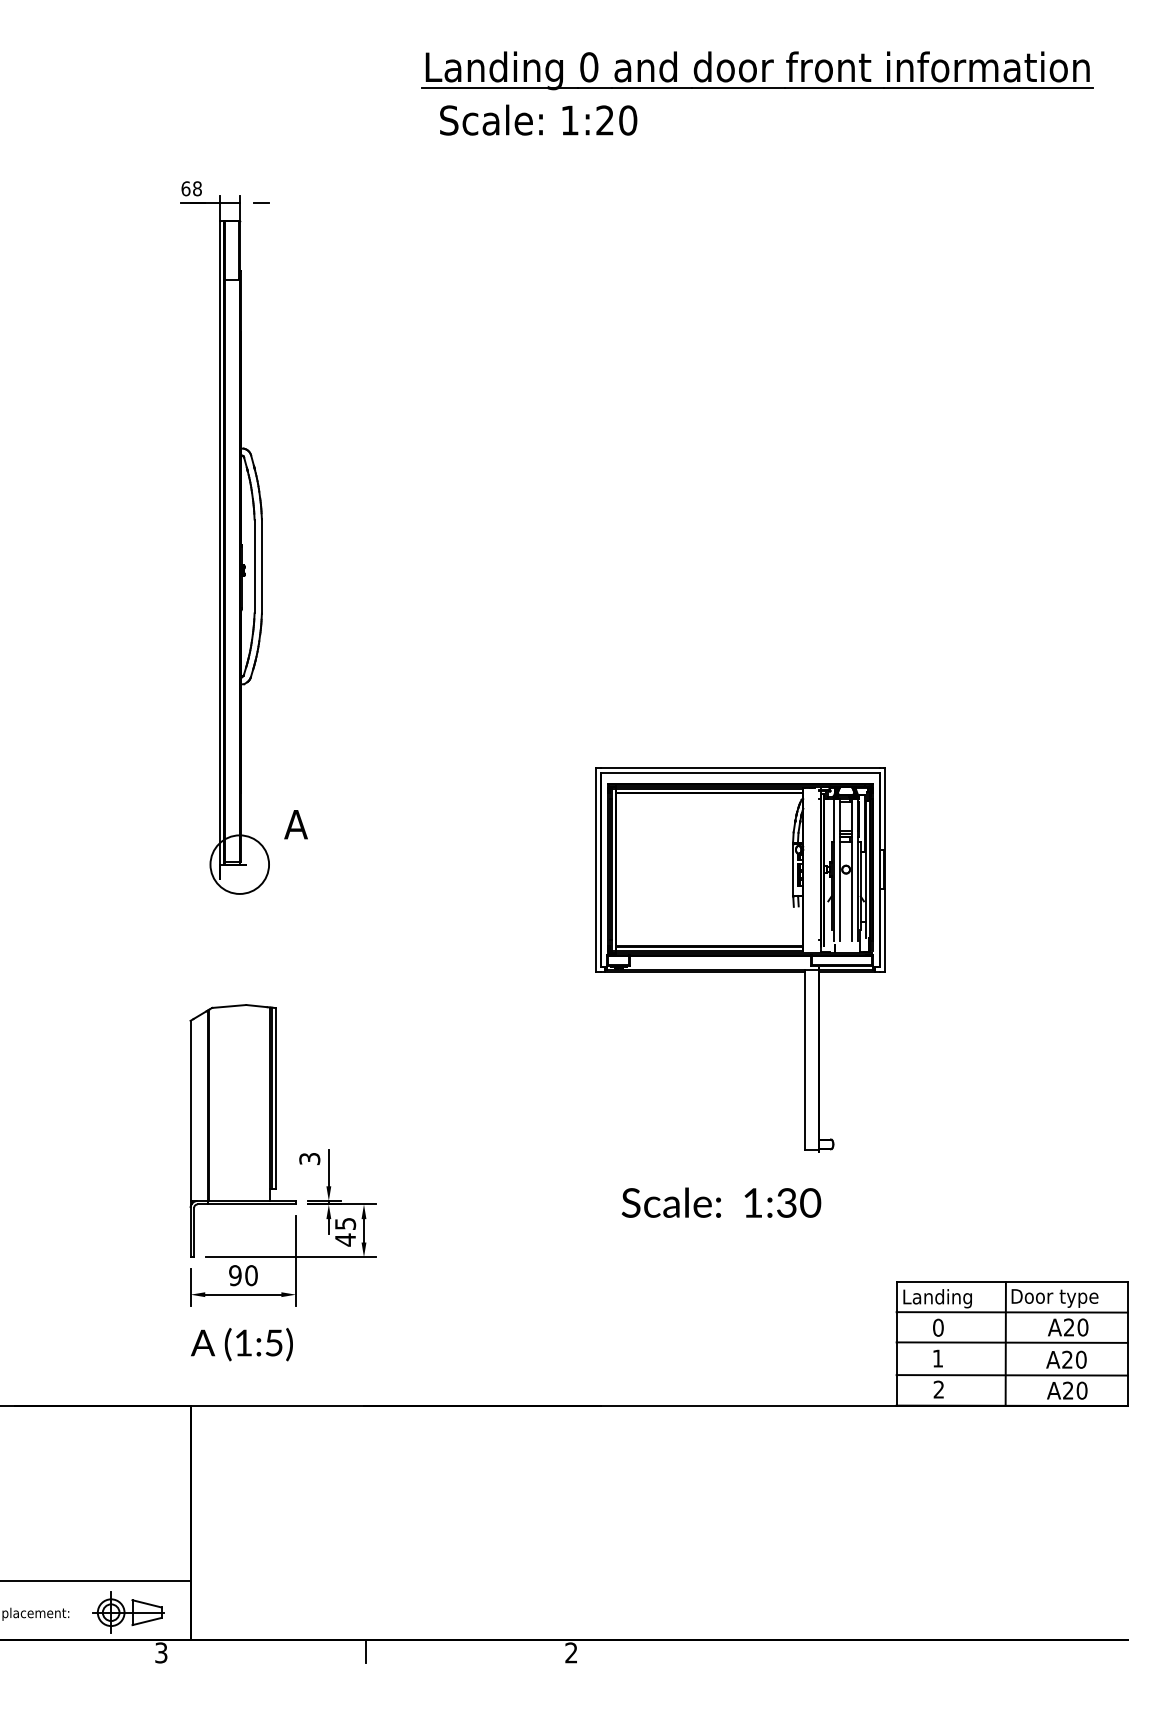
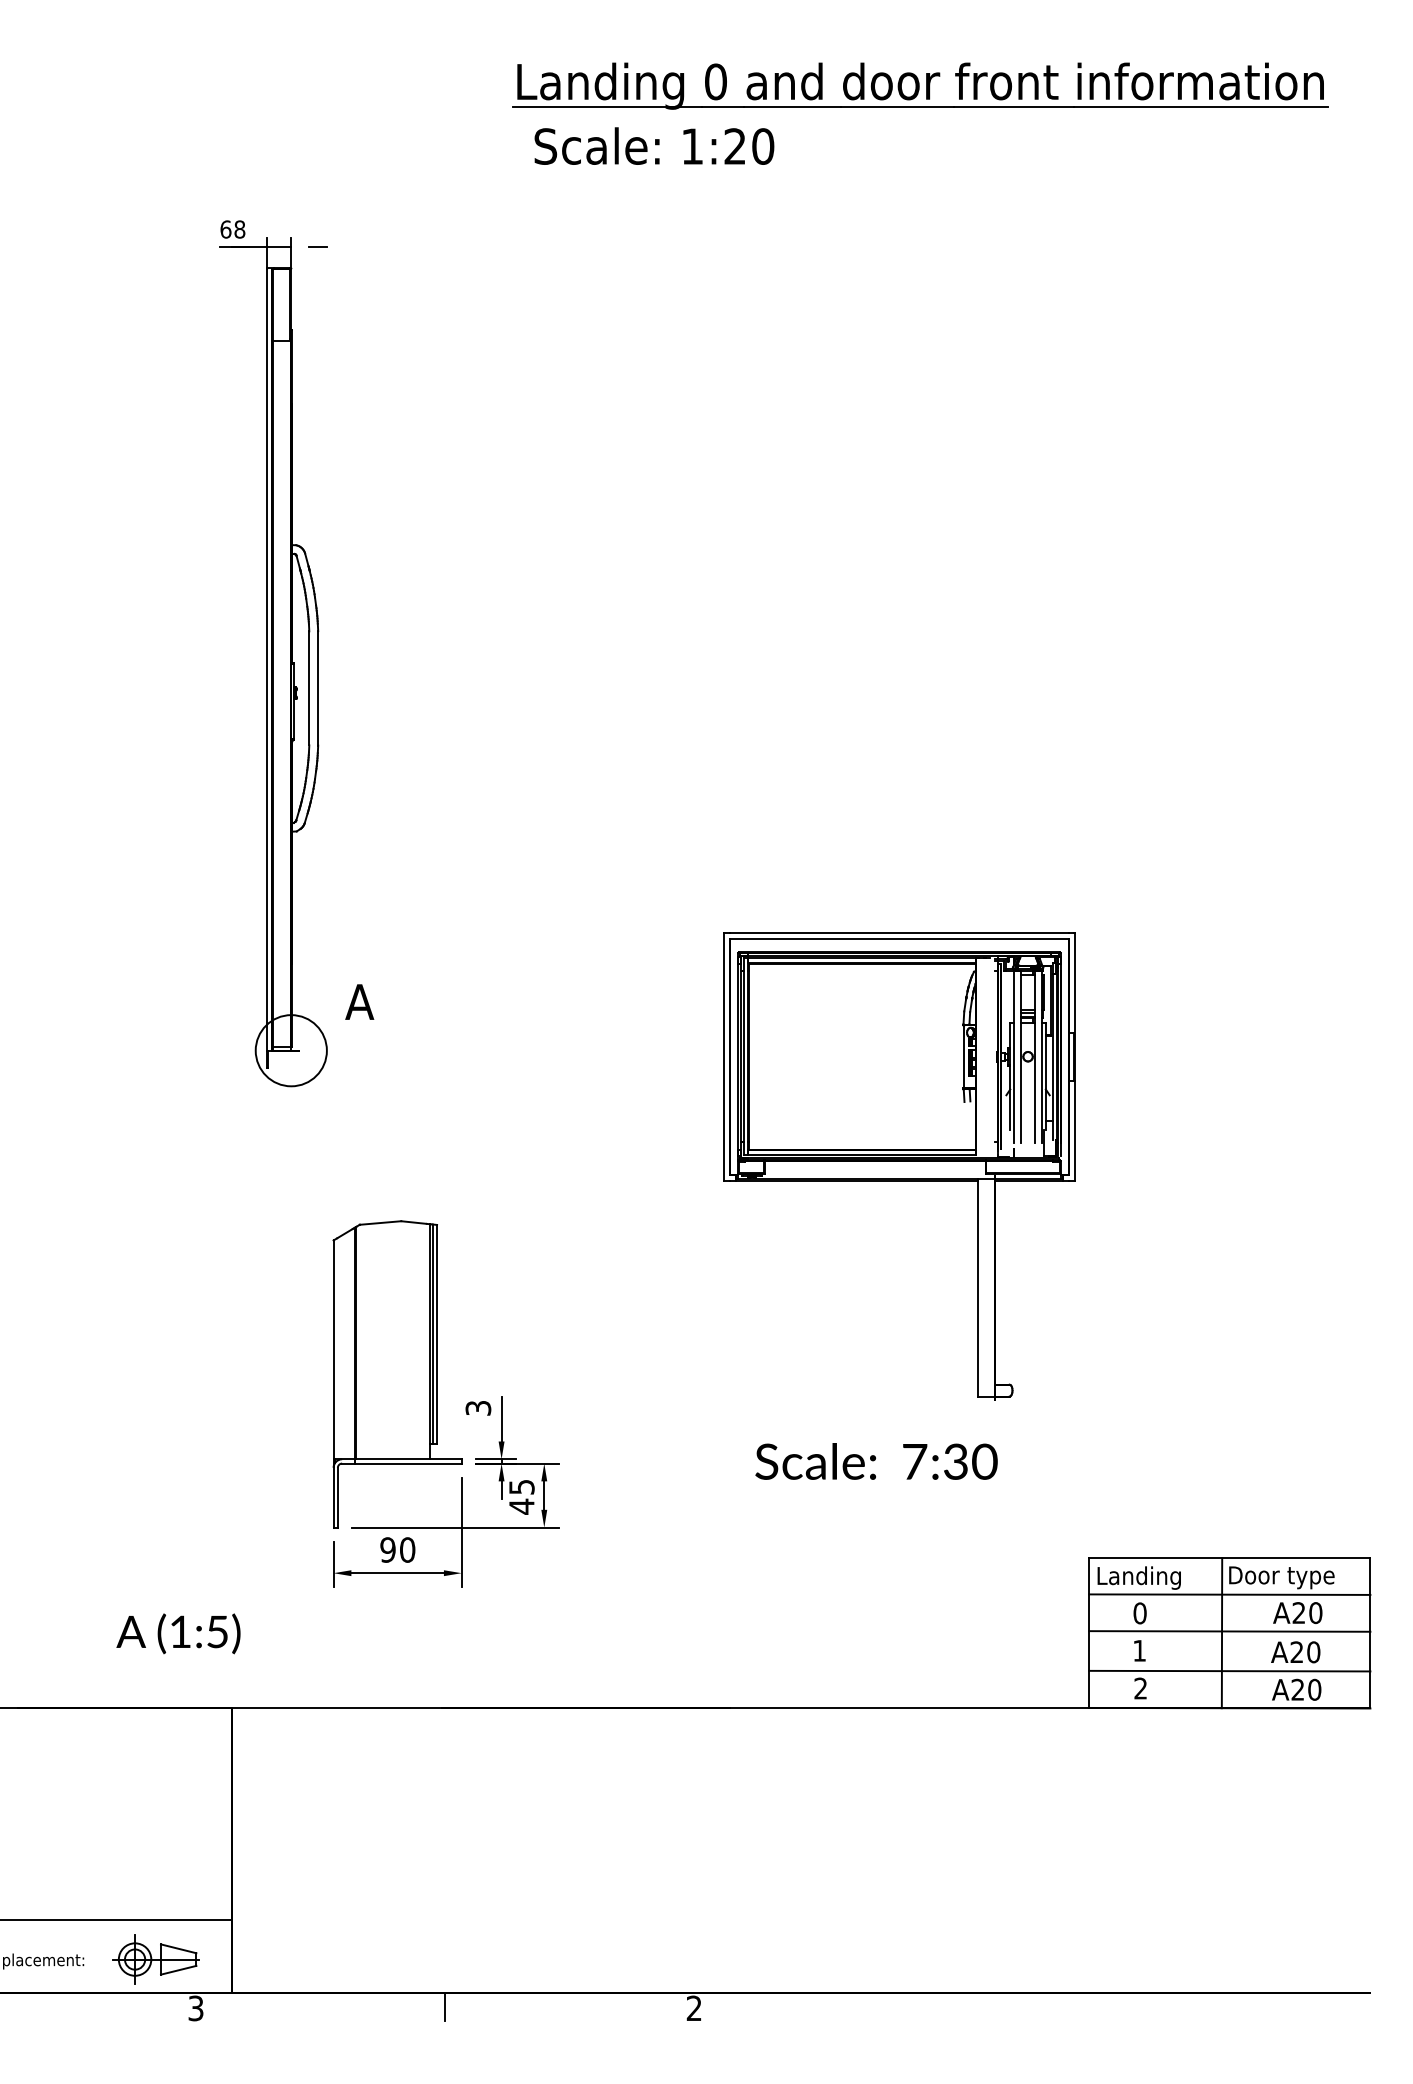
part: (282, 1155) -> (445, 1404), moved
text: (753, 1202) -> (915, 1461), 1:30 -> 7:30
text: (241, 1344) -> (177, 1633), moved

